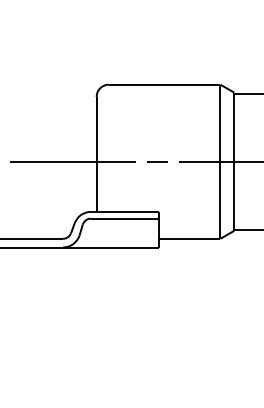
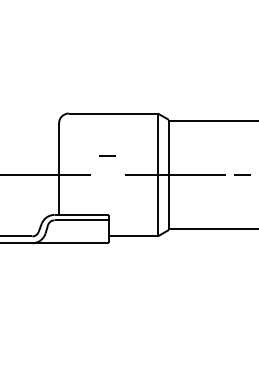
line: (157, 161) -> (107, 155), moved

